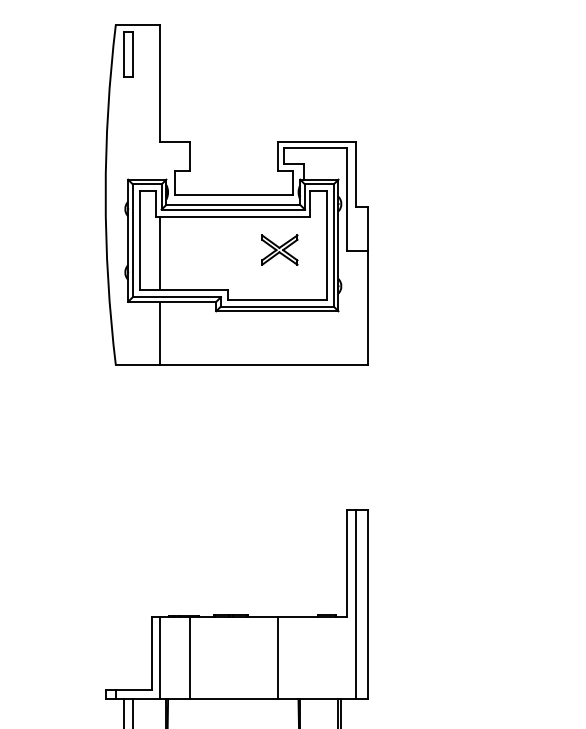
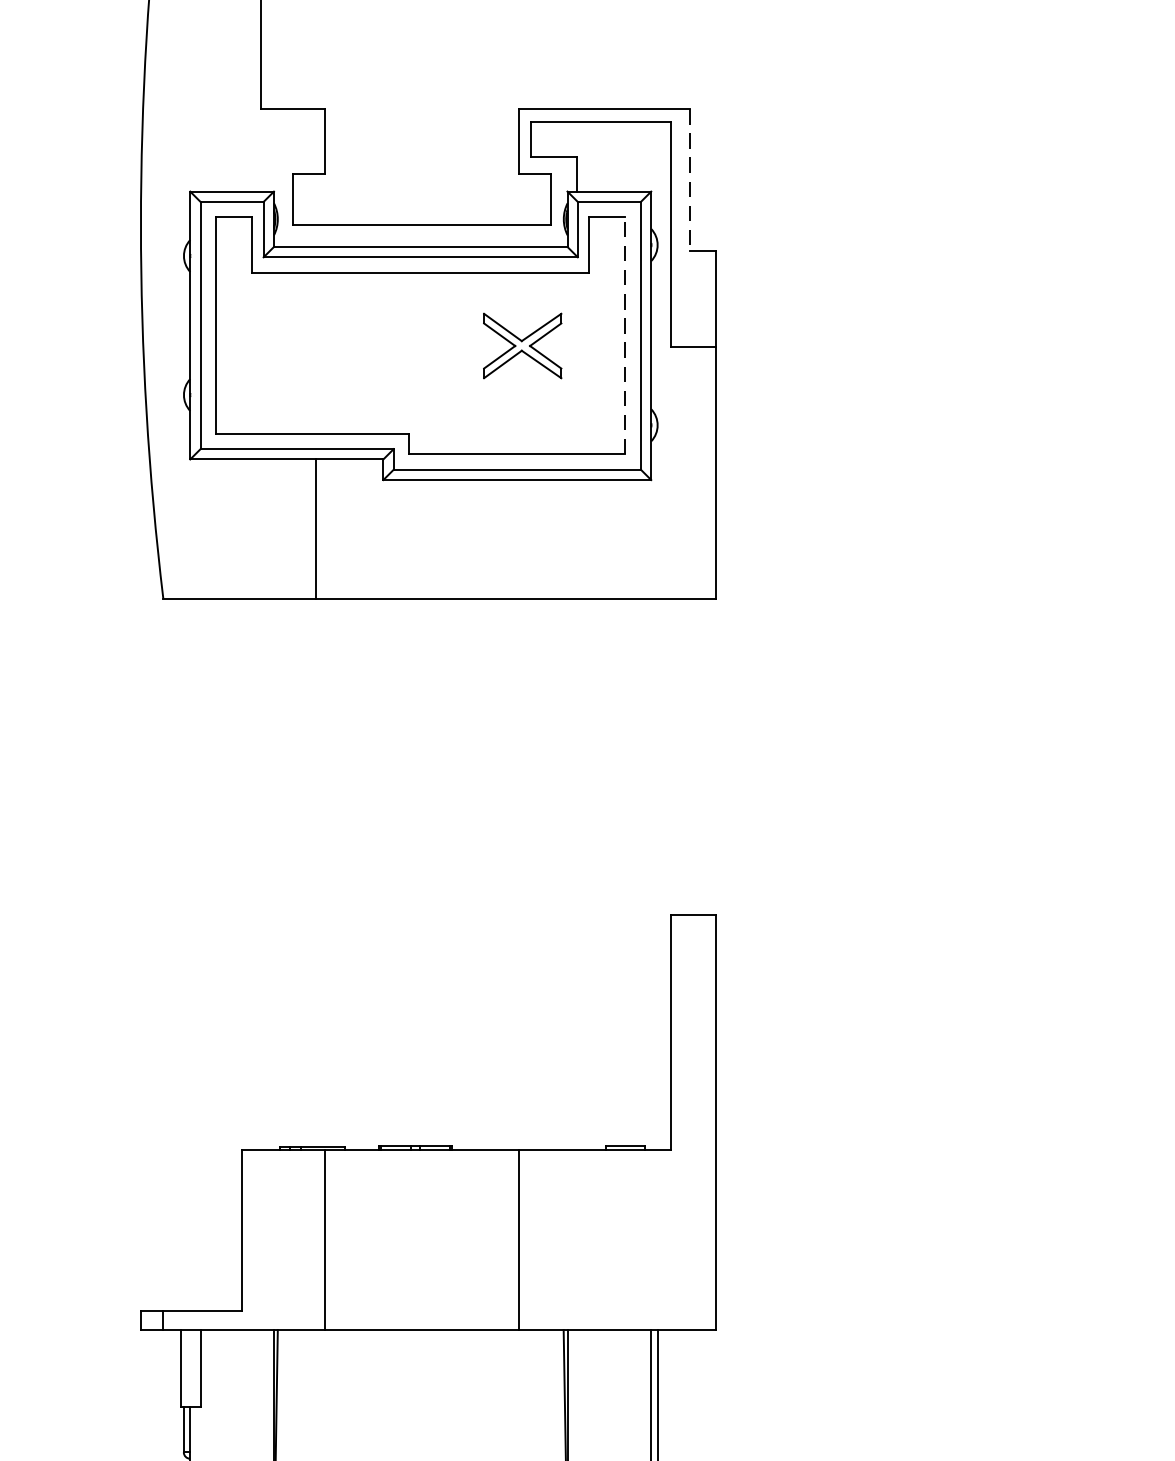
line: (356, 174) -> (690, 180), solid -> dashed
line: (326, 244) -> (625, 333), solid -> dashed
line: (160, 253) -> (261, 353), removed
line: (160, 333) -> (315, 528), moved
line: (356, 603) -> (690, 1120), removed
line: (160, 657) -> (261, 1239), removed

